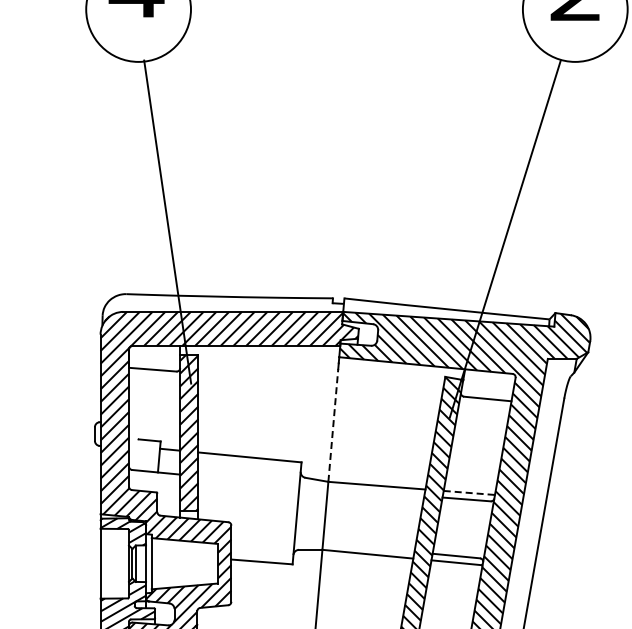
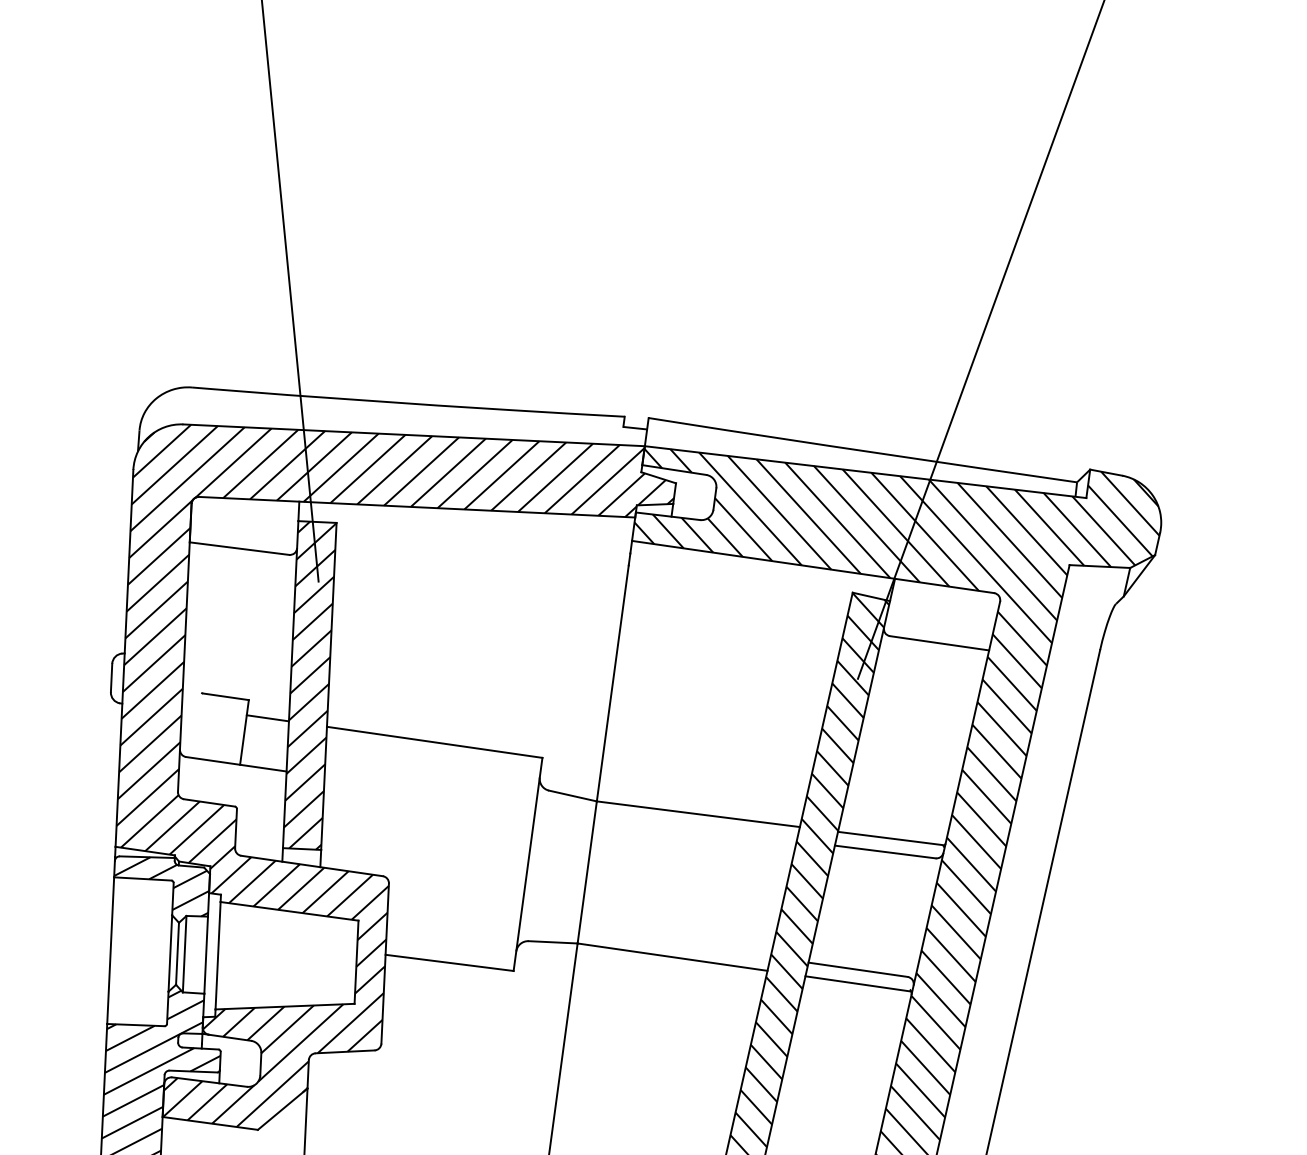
line: (333, 425) -> (613, 683), dashed -> solid
line: (469, 492) -> (891, 837), dashed -> solid

